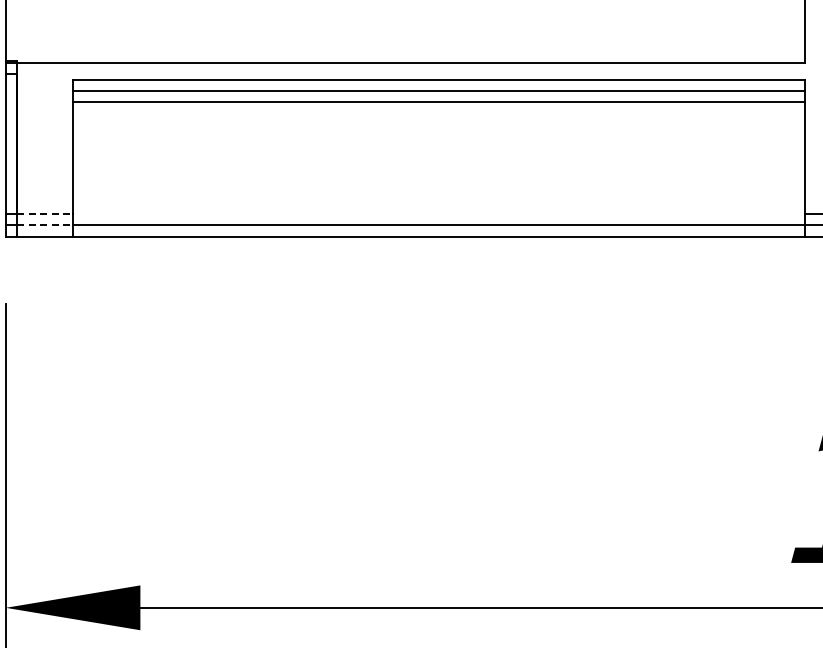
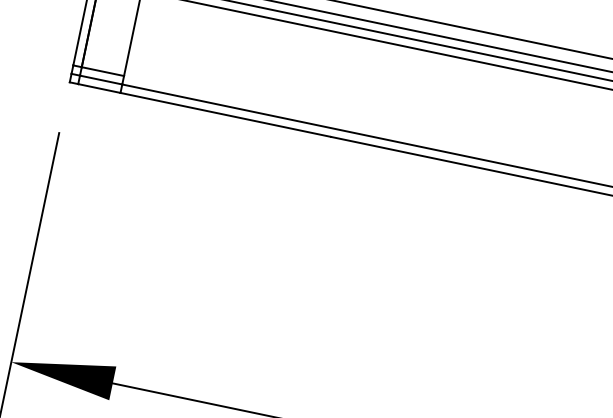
line: (45, 214) -> (103, 71), dashed -> solid
line: (45, 225) -> (101, 80), dashed -> solid

